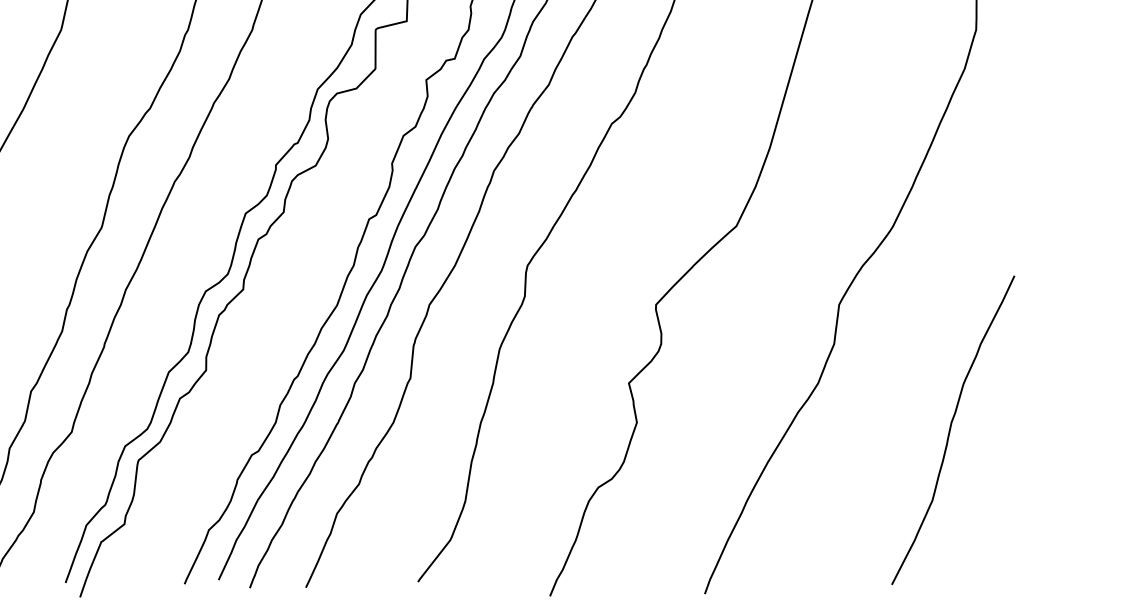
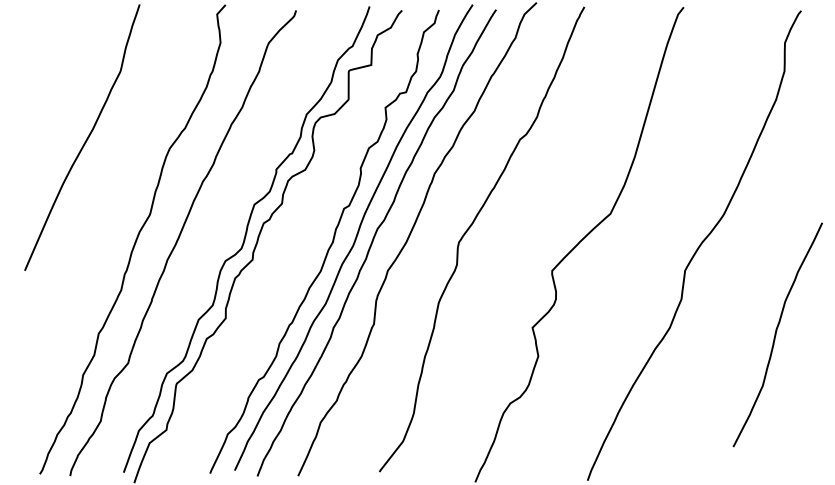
curve: (951, 429) -> (776, 334), moved

